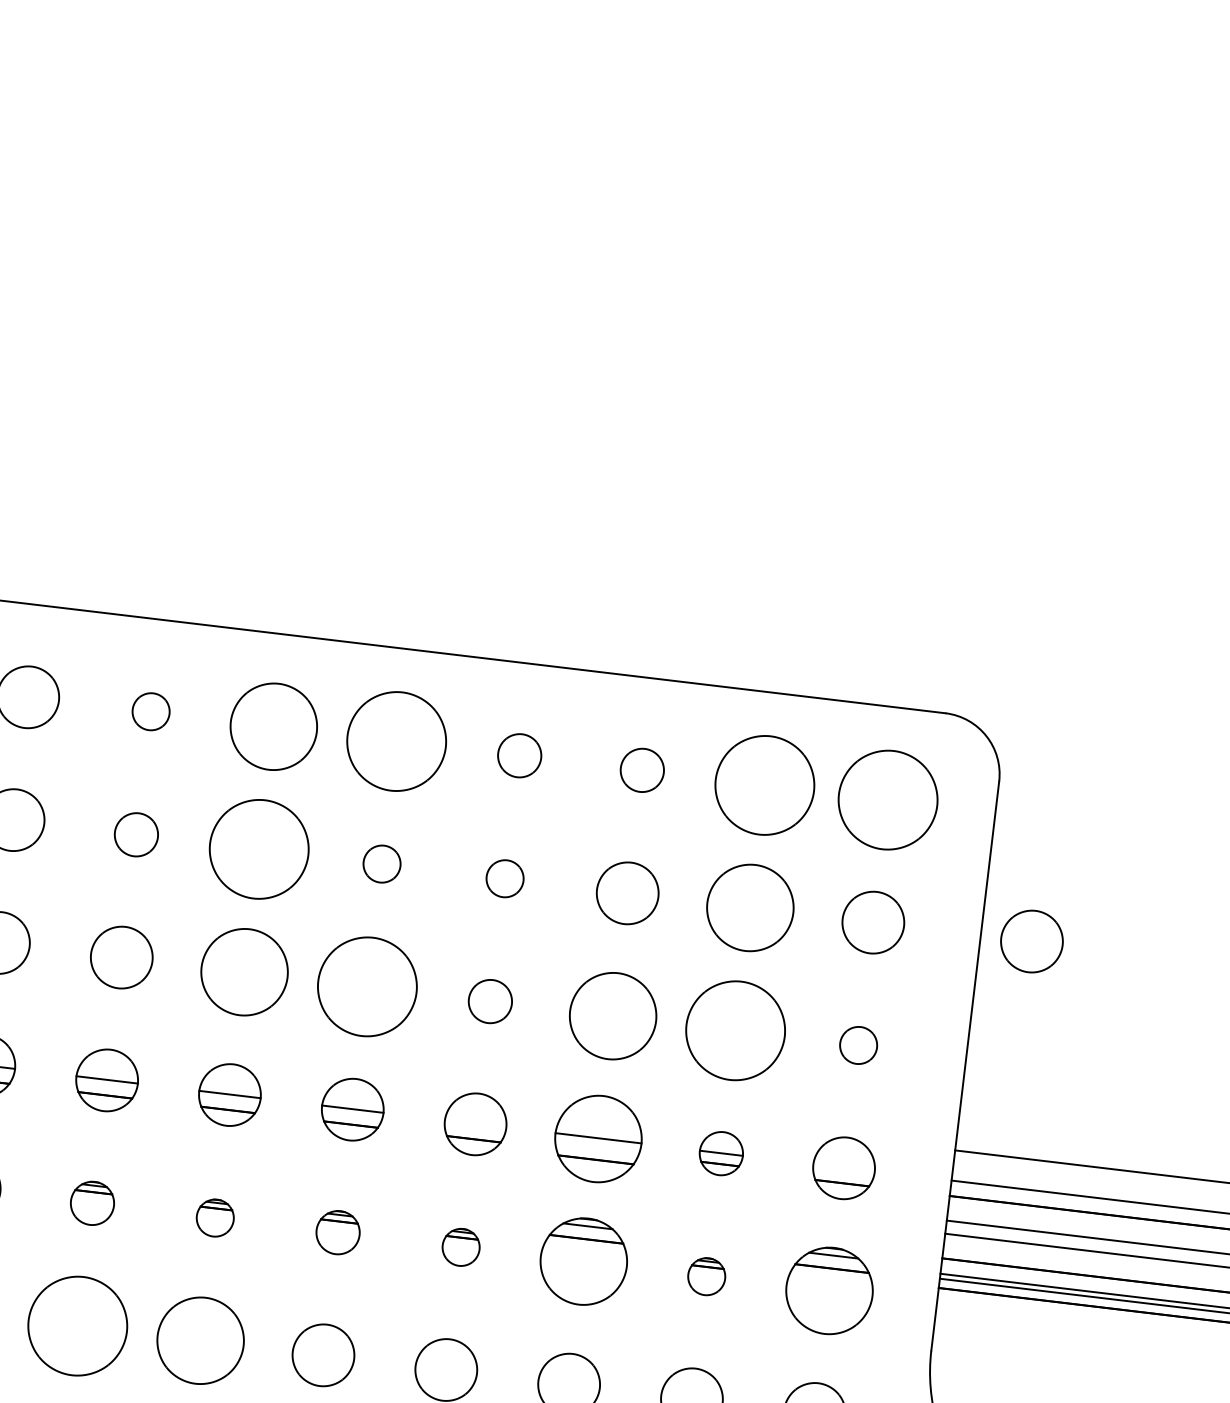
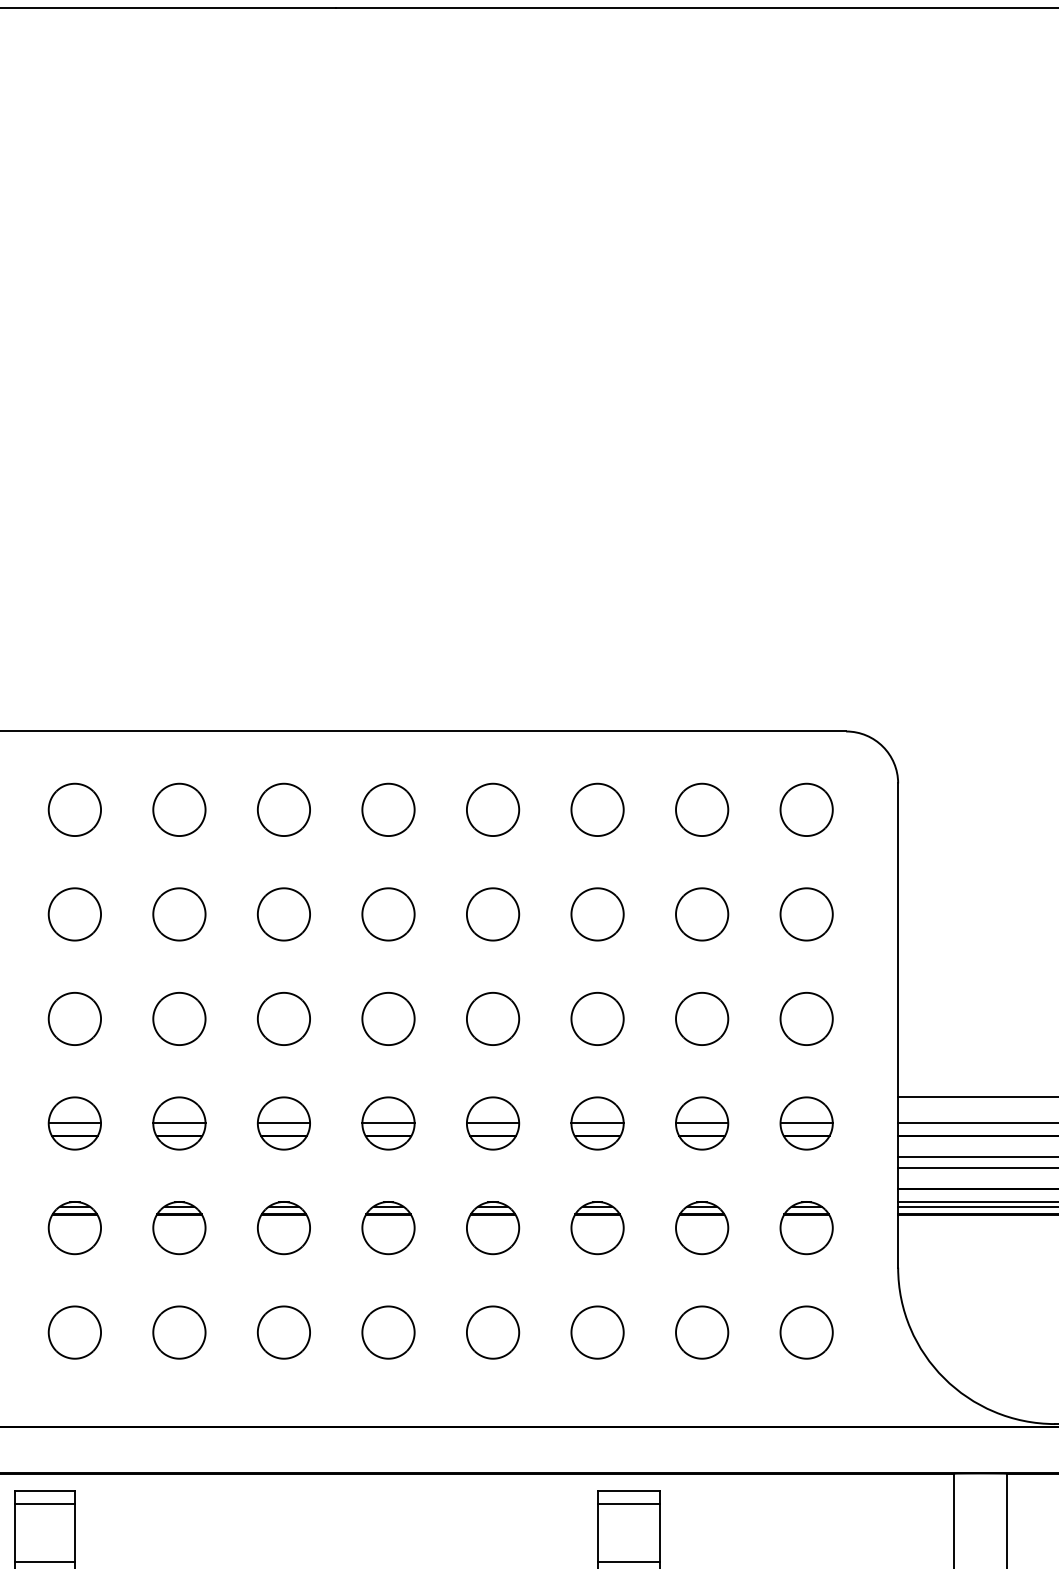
part: (151, 711) -> (179, 809), size x1.67
part: (273, 726) -> (283, 809), size x0.71
part: (396, 740) -> (388, 809), size x0.62
part: (520, 755) -> (493, 809), size x1.43
part: (642, 770) -> (597, 809), size x1.43
part: (765, 784) -> (702, 809), size x0.62
part: (887, 799) -> (806, 809), size x0.62
part: (136, 834) -> (179, 914), size x1.43
part: (258, 849) -> (283, 914), size x0.62
part: (382, 864) -> (388, 914), size x1.67
part: (505, 878) -> (493, 914), size x1.67
part: (750, 908) -> (702, 914), size x0.71
part: (1031, 941) -> (941, 914), removed
part: (244, 971) -> (283, 1018), size x0.71
part: (367, 986) -> (388, 1018), size x0.62
part: (490, 1001) -> (493, 1018), size x1.43
part: (613, 1015) -> (597, 1018), size x0.71
part: (736, 1030) -> (702, 1018), size x0.62
part: (858, 1044) -> (806, 1018), size x1.67
line: (474, 1124) -> (492, 1123), added
part: (598, 1138) -> (597, 1123), size x0.71
part: (721, 1153) -> (702, 1123), size x1.43
line: (843, 1168) -> (806, 1123), added
part: (92, 1203) -> (179, 1228), size x1.43
part: (214, 1218) -> (283, 1228), size x1.67
part: (338, 1233) -> (388, 1228), size x1.43
part: (461, 1247) -> (493, 1228), size x1.67
part: (583, 1262) -> (597, 1228), size x0.71
part: (706, 1277) -> (702, 1228), size x1.67
part: (829, 1291) -> (806, 1228), size x0.71
part: (77, 1325) -> (179, 1332), size x0.62
part: (200, 1340) -> (283, 1332), size x0.71

